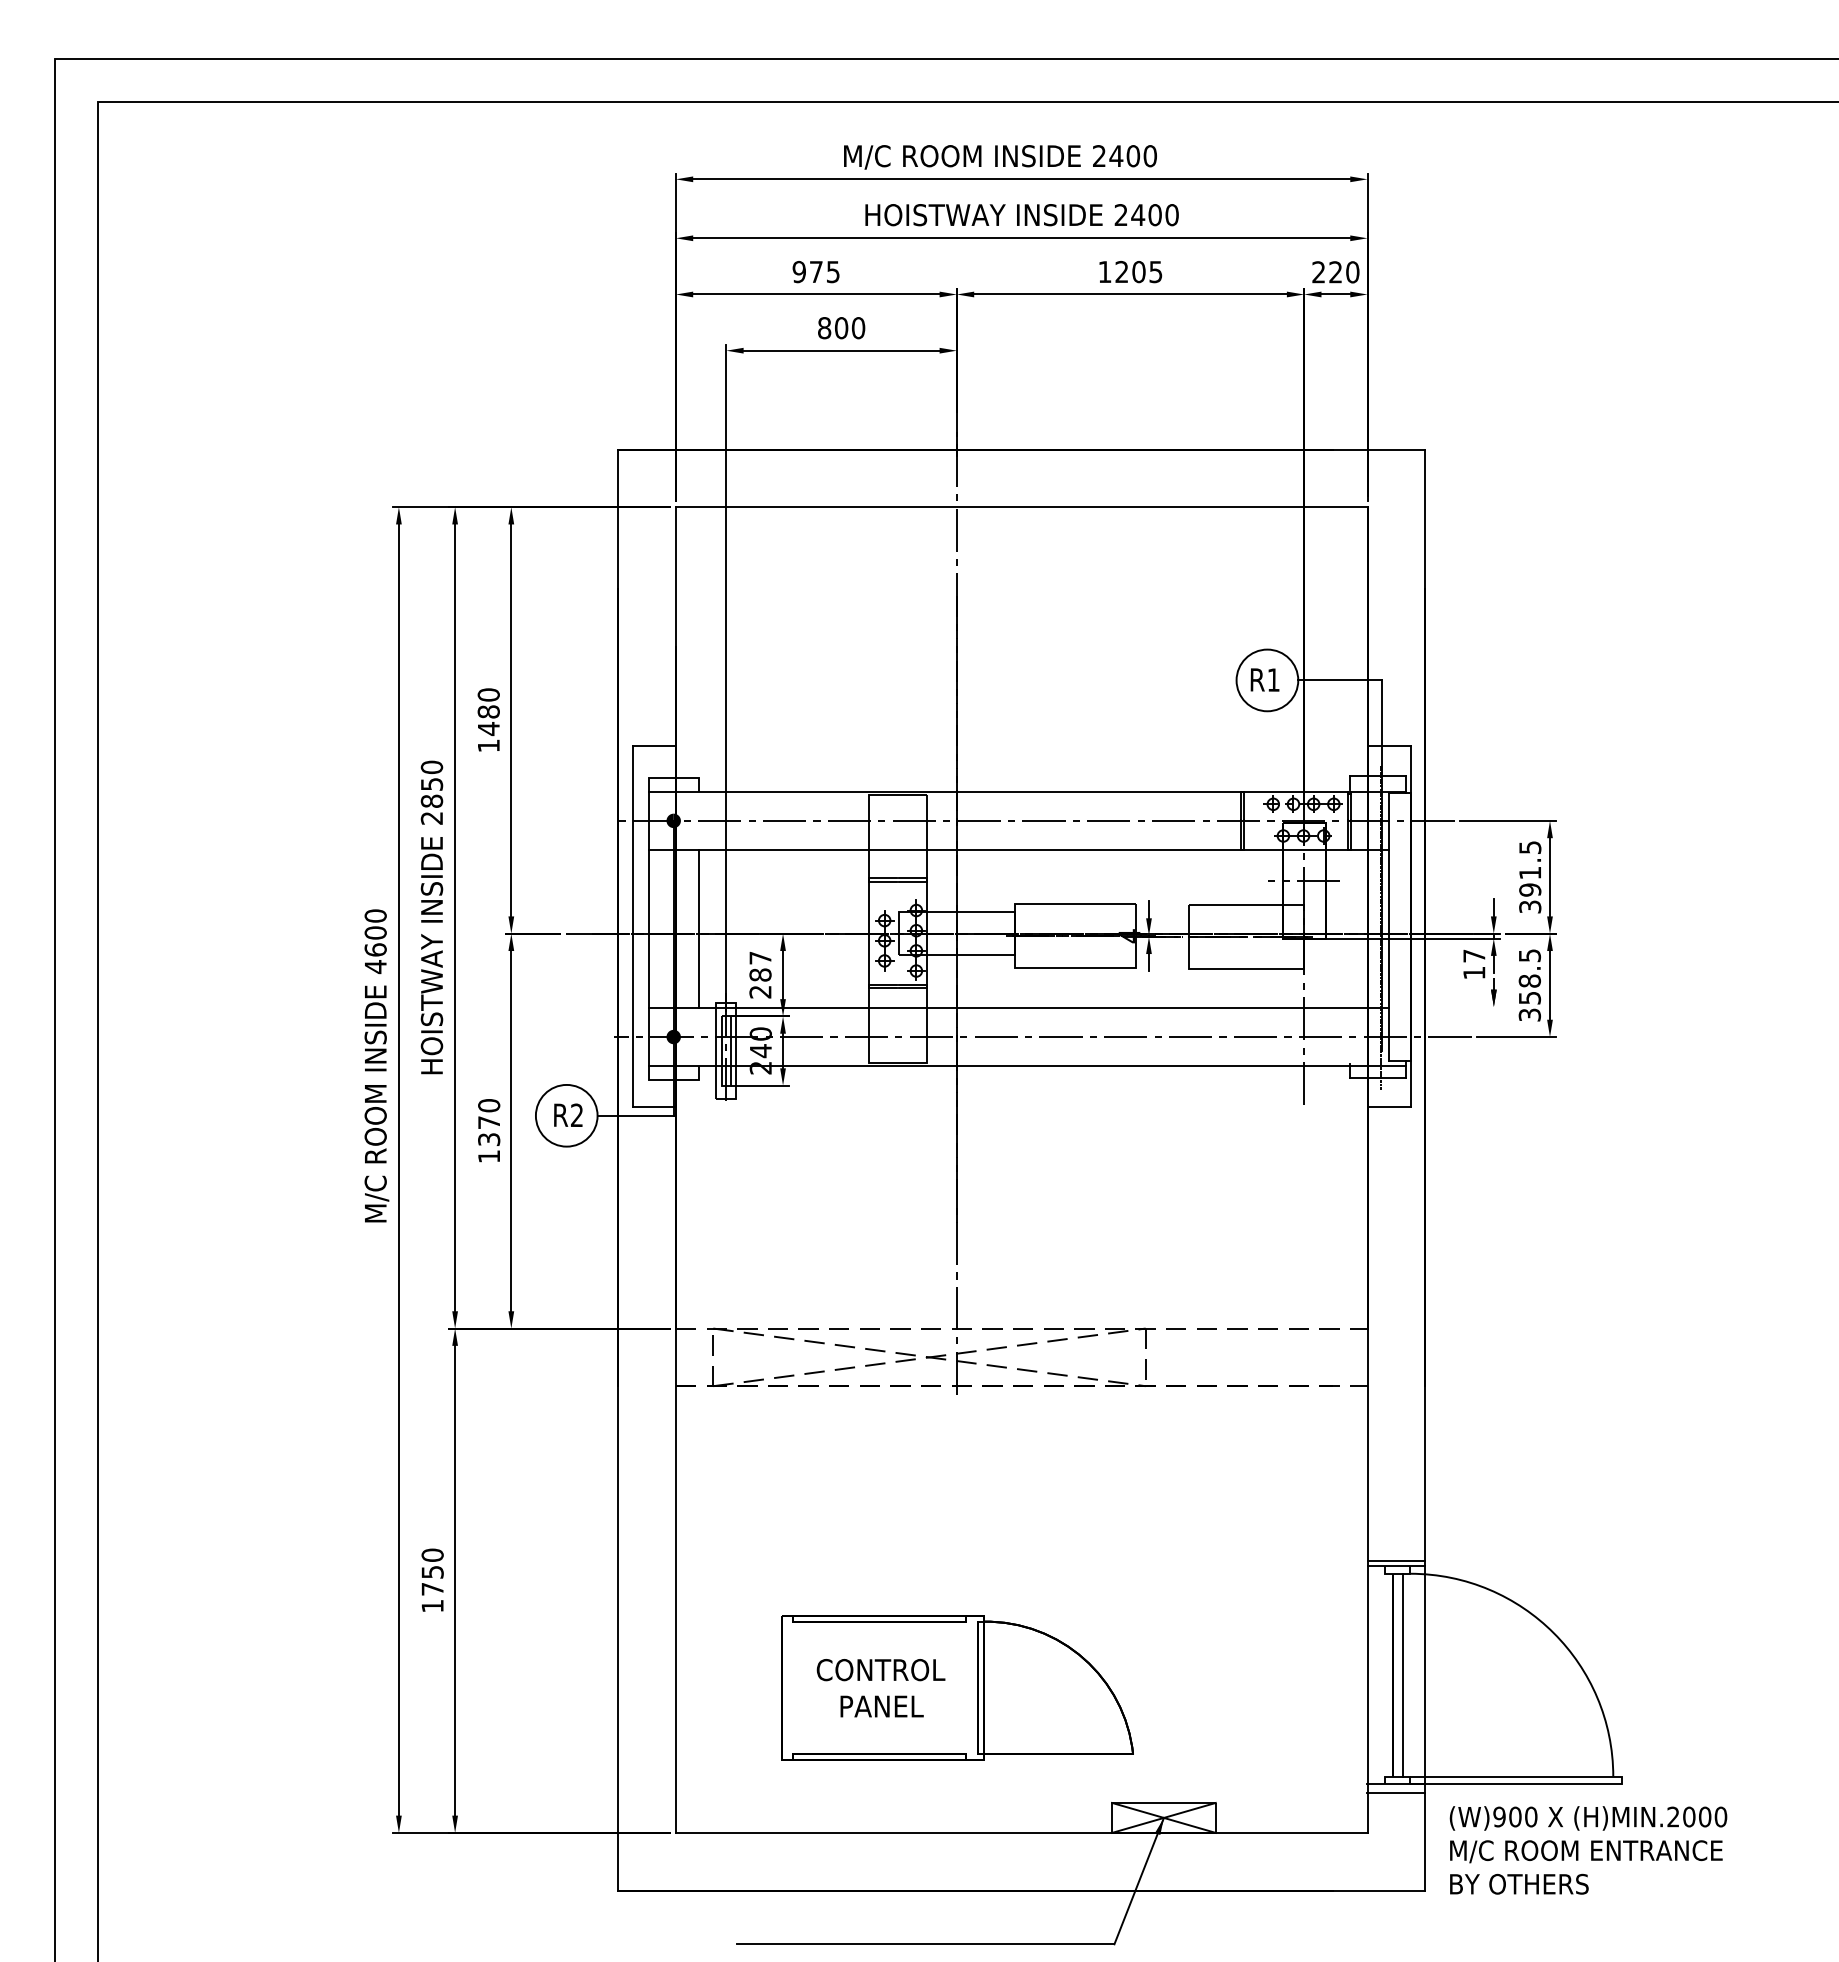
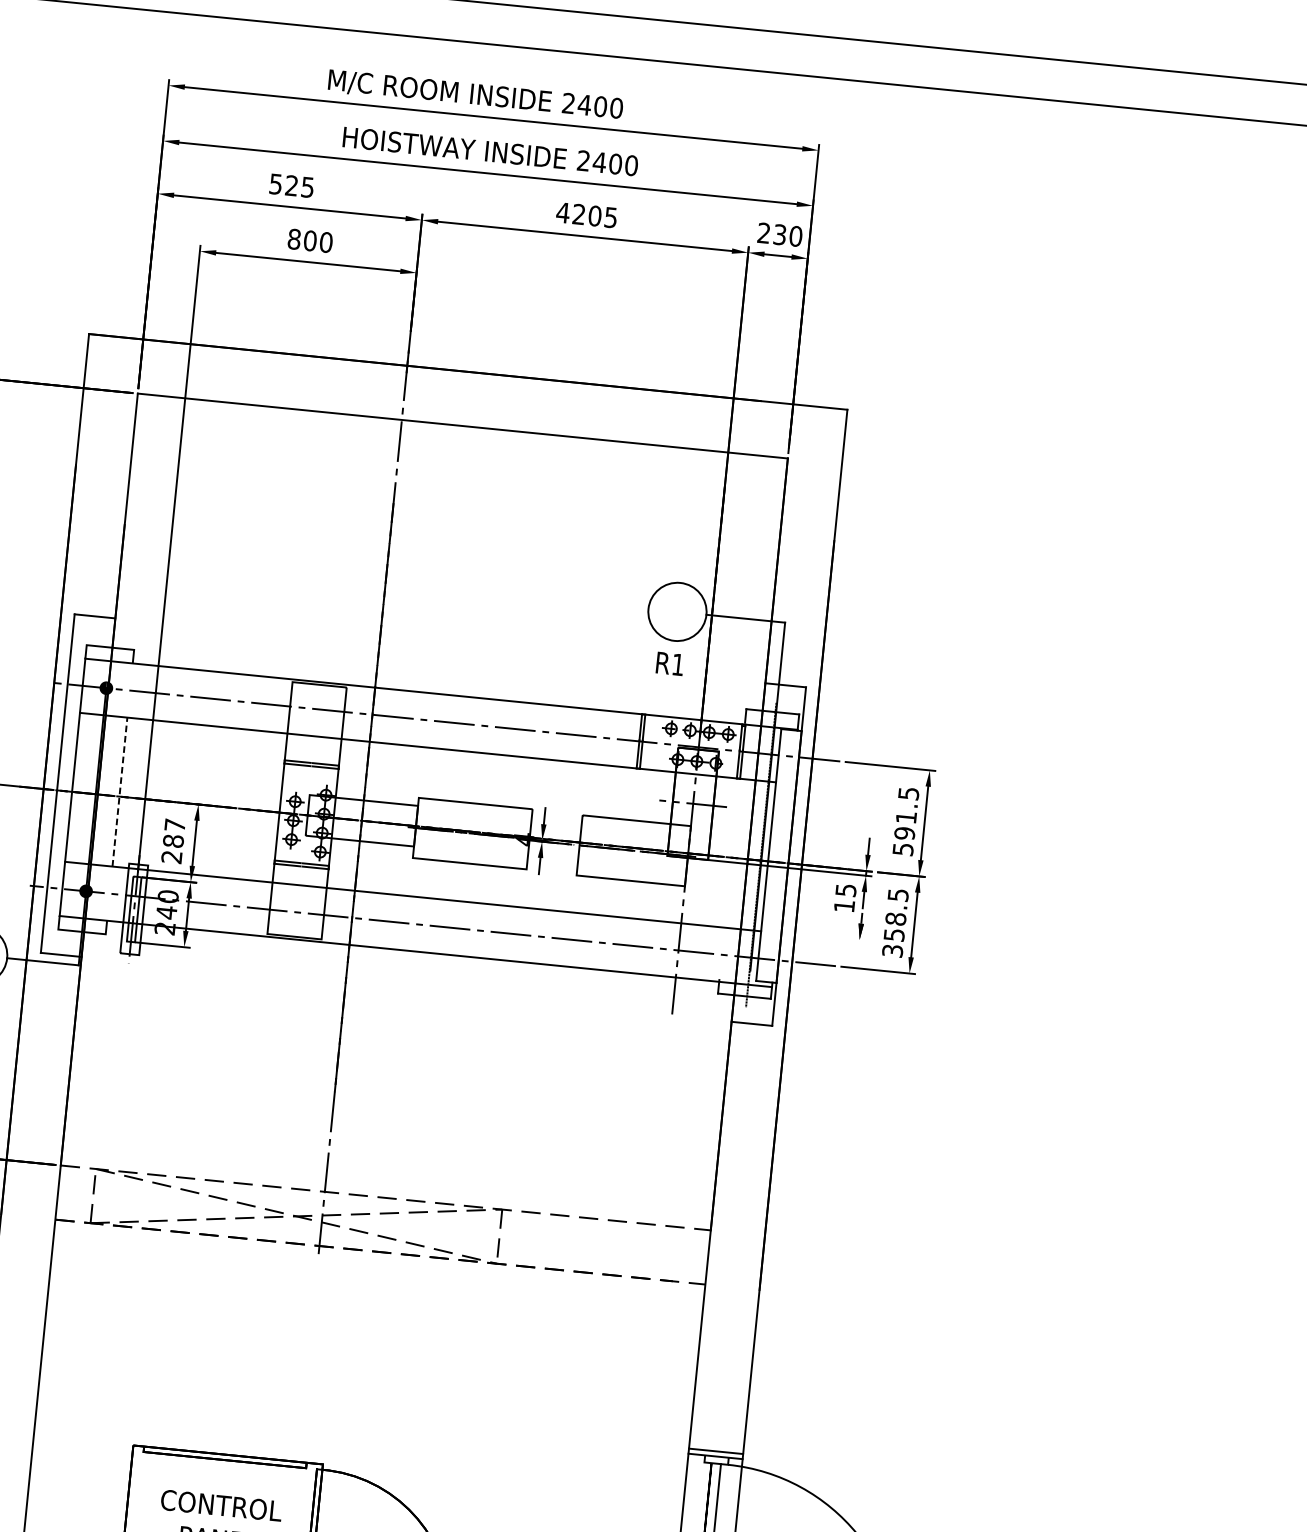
text: (807, 271) -> (283, 184), 975 -> 525
text: (1104, 271) -> (562, 212), 1205 -> 4205
text: (1335, 272) -> (779, 234), 220 -> 230
text: (1264, 679) -> (669, 663), moved
text: (1529, 906) -> (902, 848), 391.5 -> 591.5
line: (698, 928) -> (119, 791), solid -> dashed
text: (1474, 955) -> (846, 889), 17 -> 15

